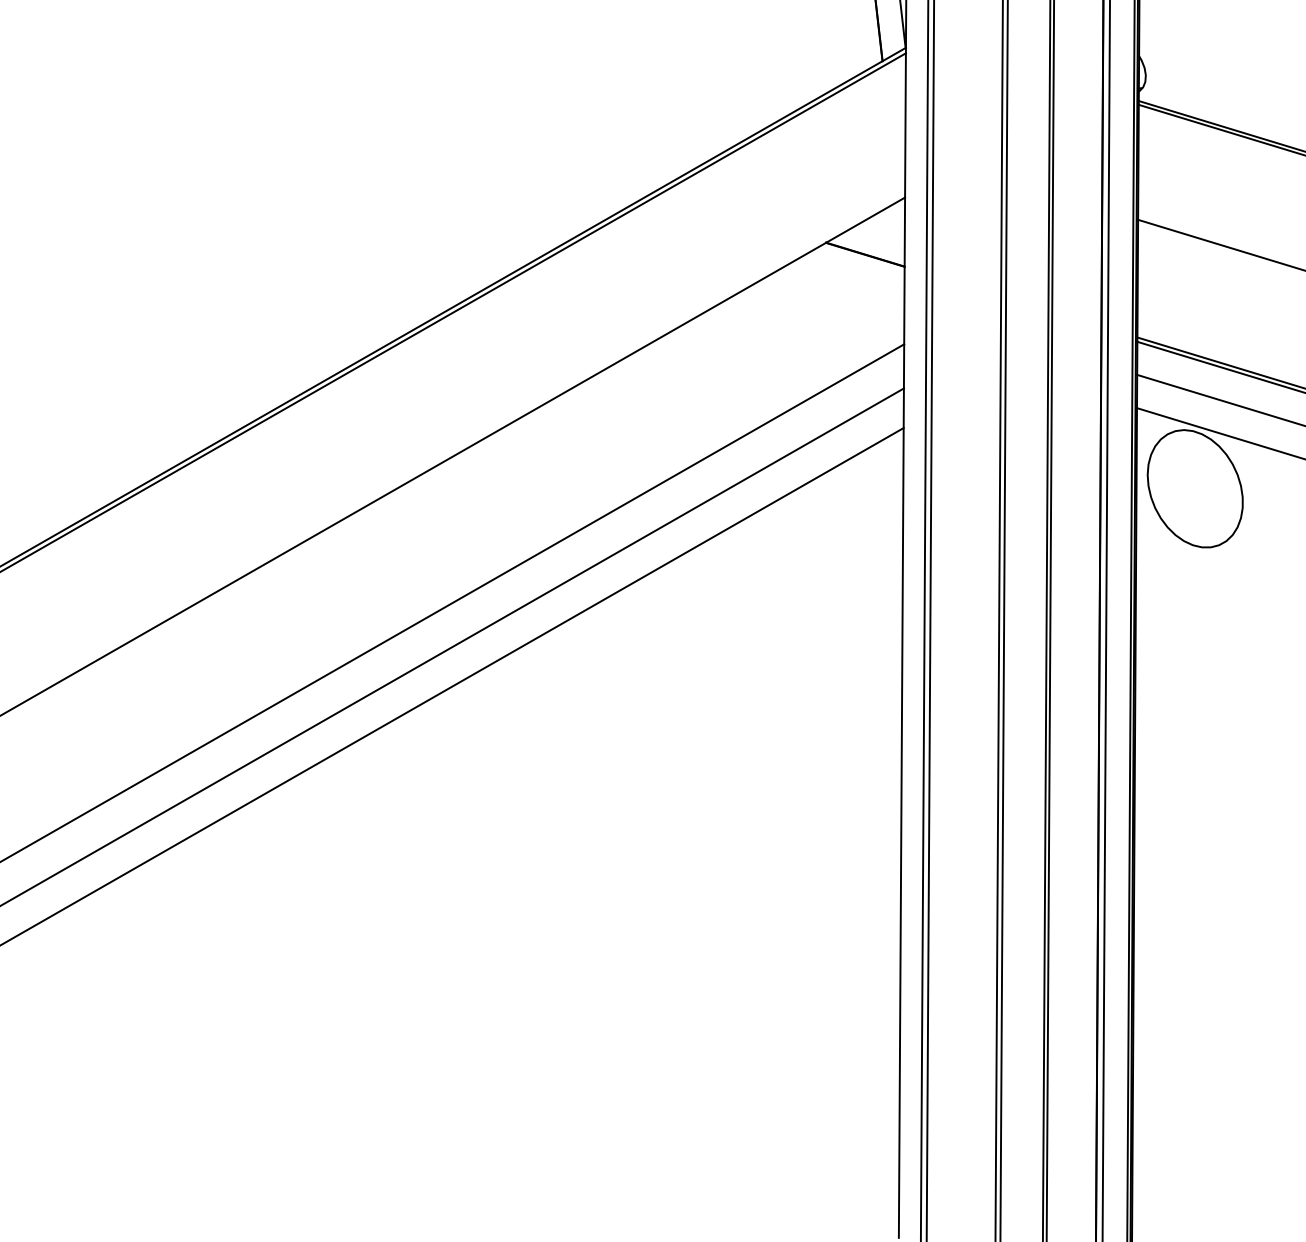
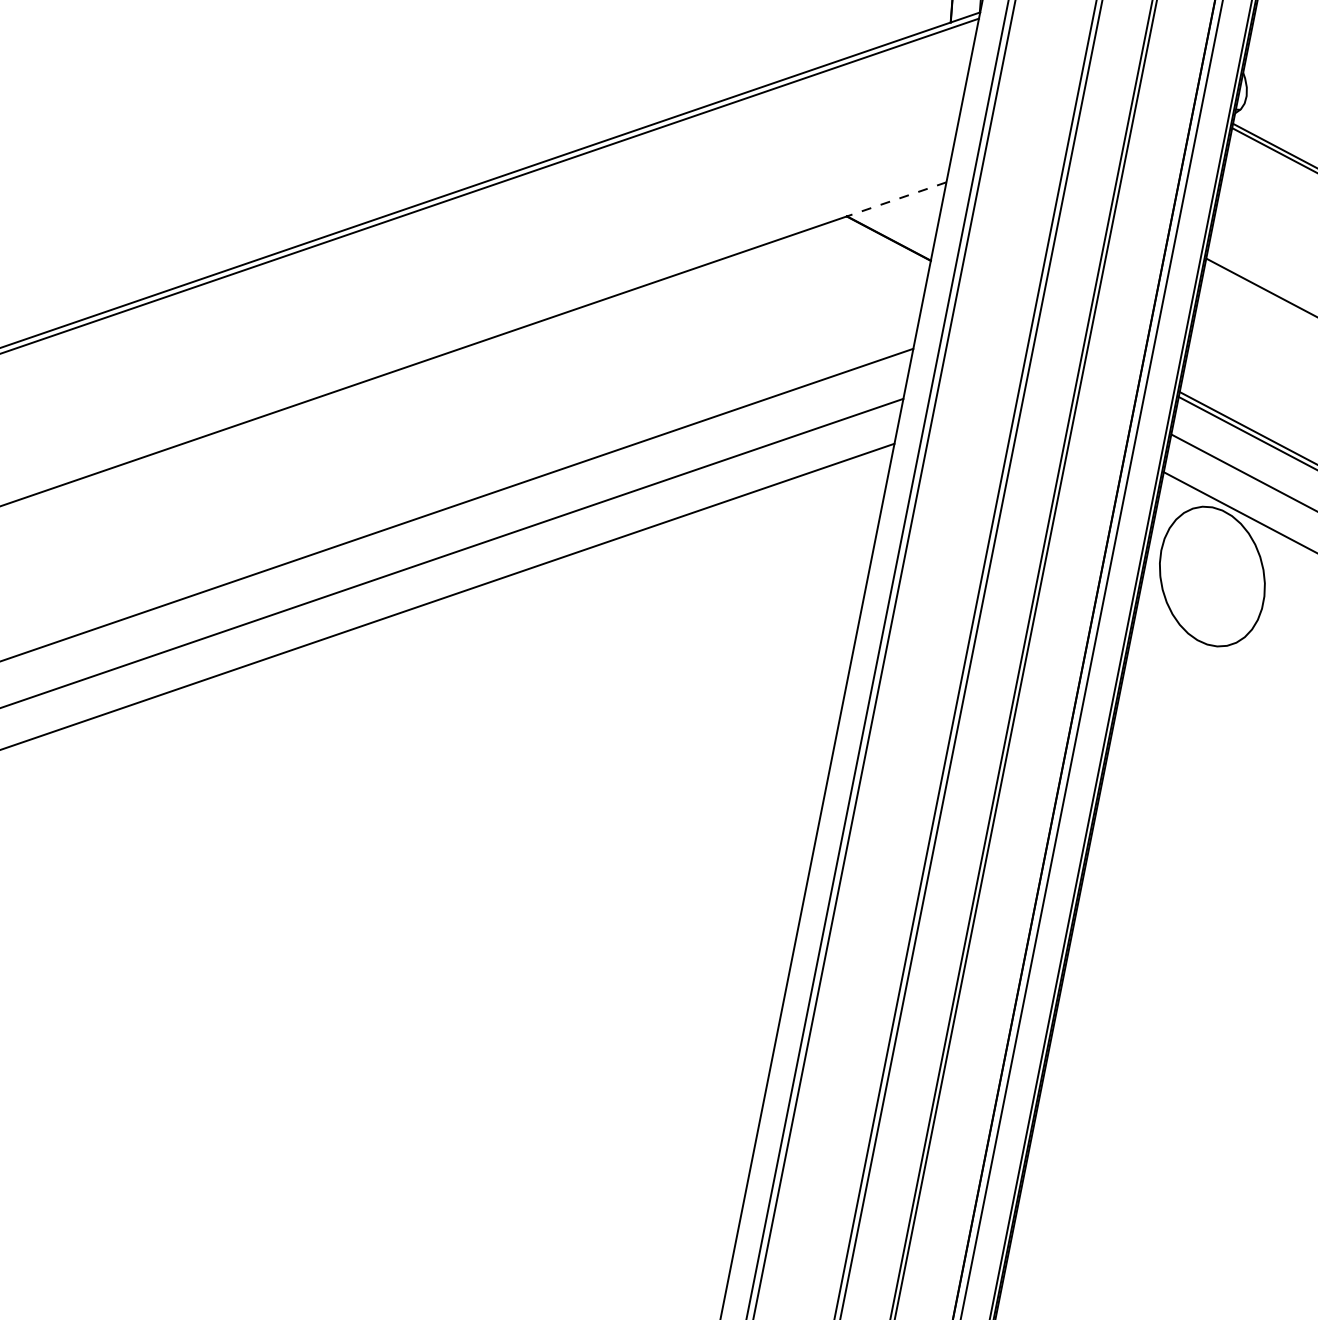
line: (865, 220) -> (896, 199), solid -> dashed

